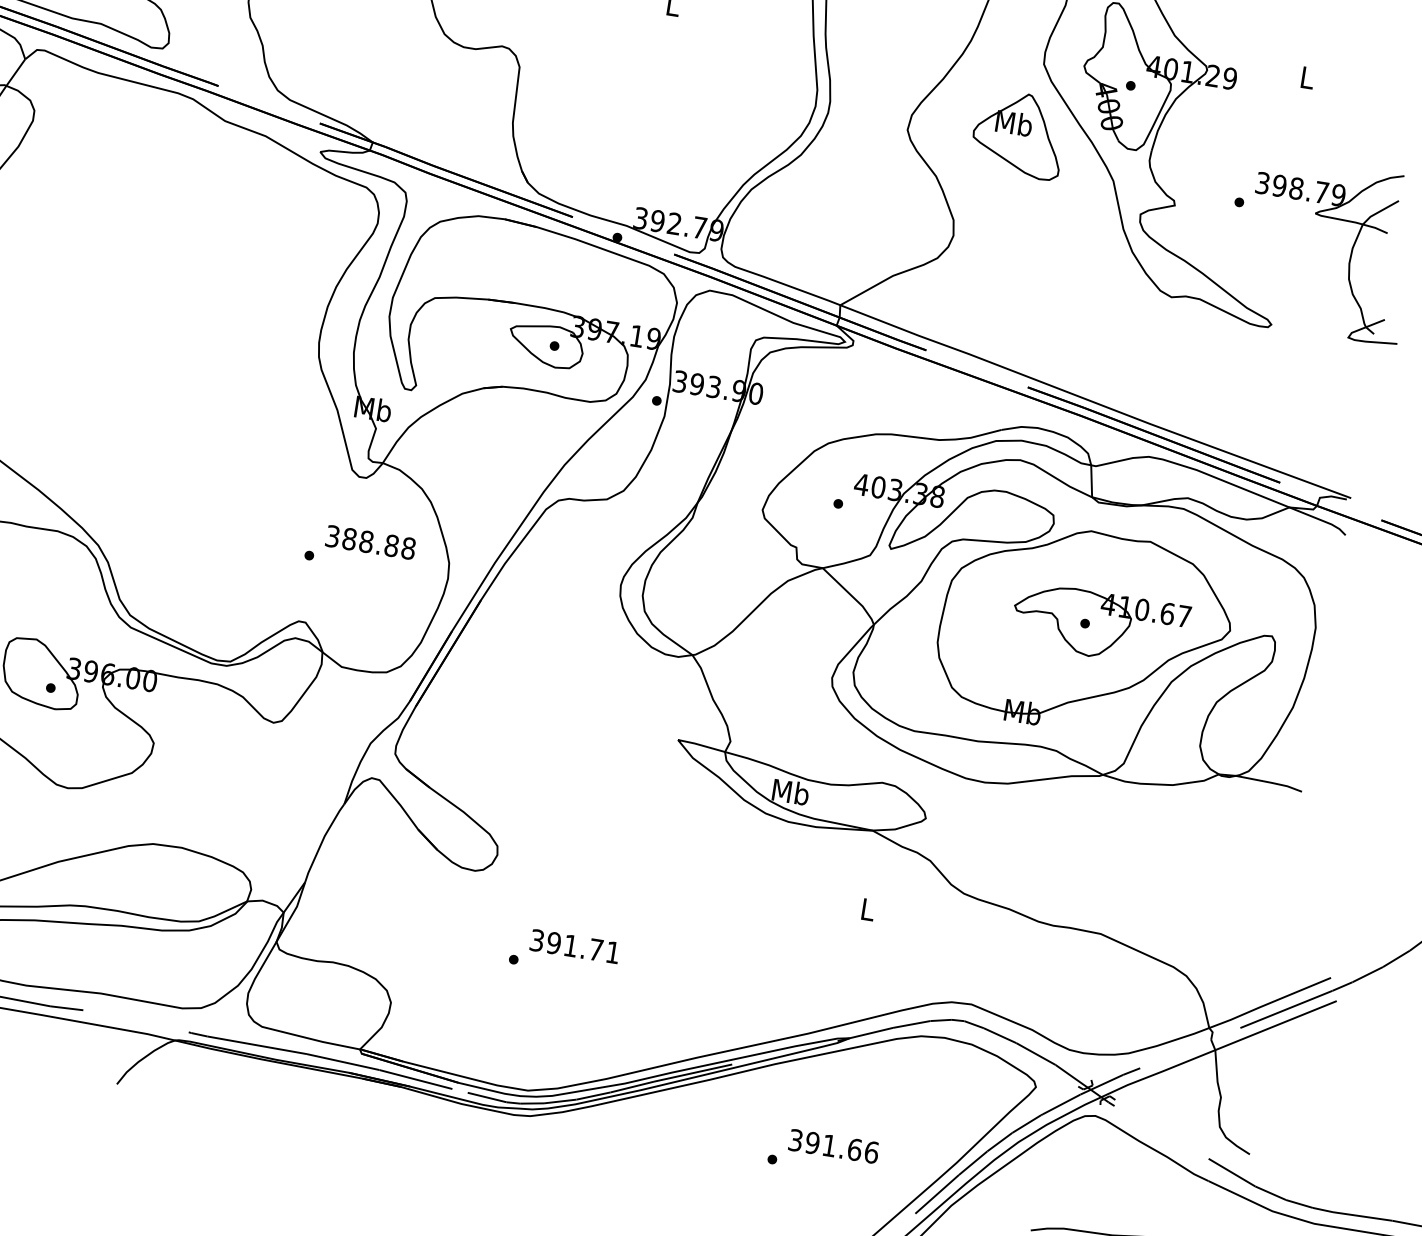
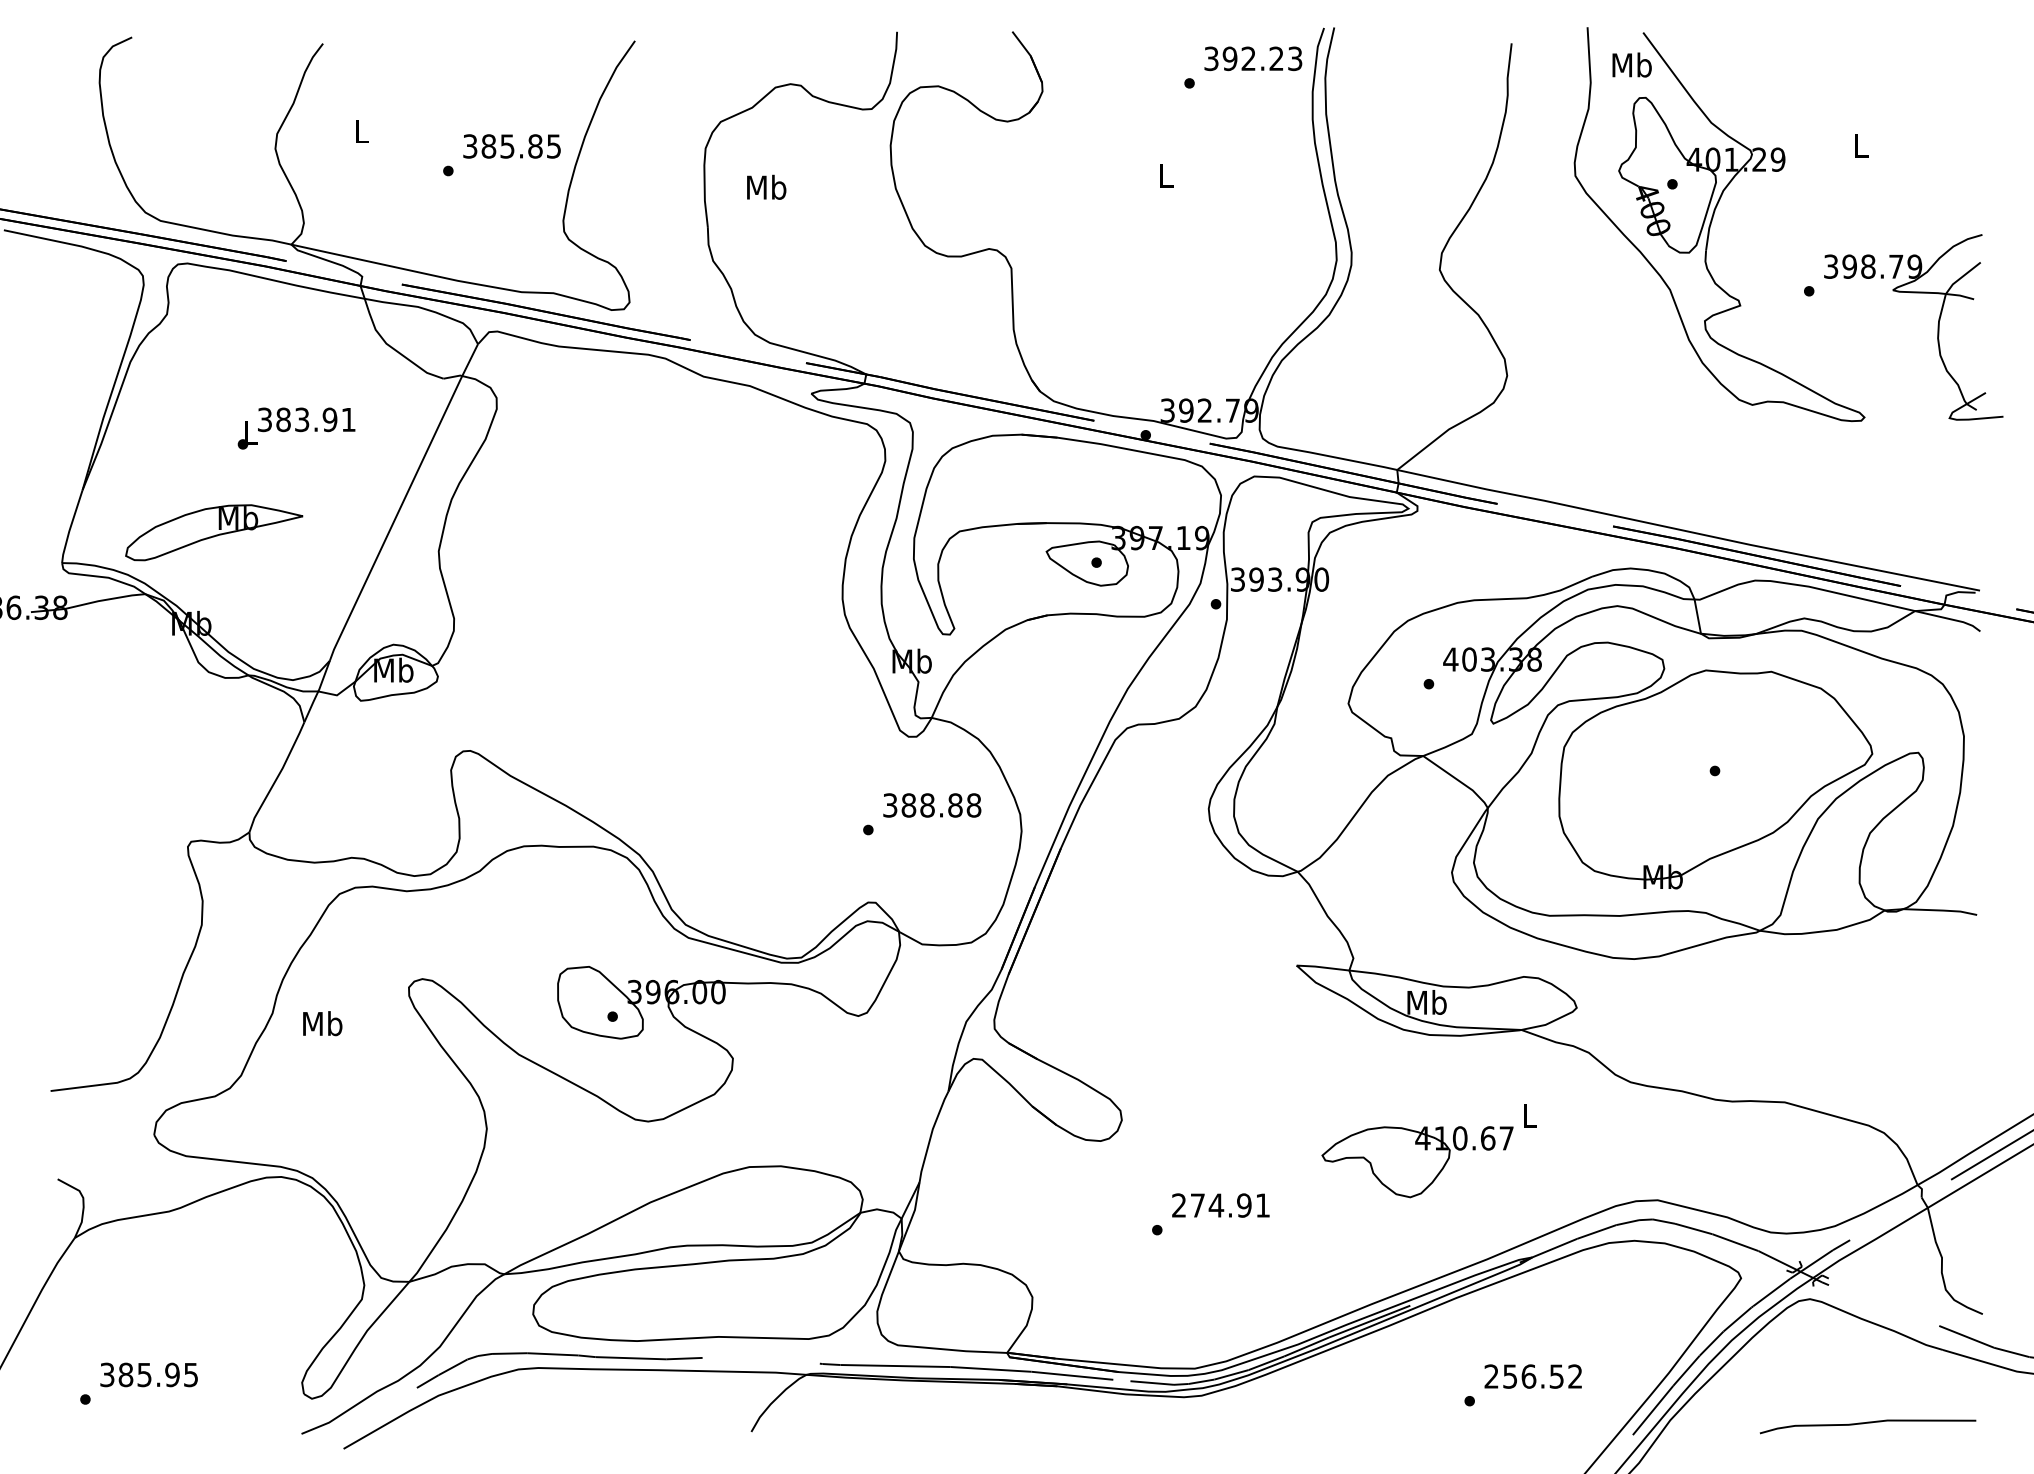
part: (1019, 134) -> (1560, 255), removed
part: (1100, 625) -> (1417, 1162), moved
text: (566, 945) -> (1211, 1205), 391.71 -> 274.91
text: (833, 1146) -> (1533, 1376), 391.66 -> 256.52

